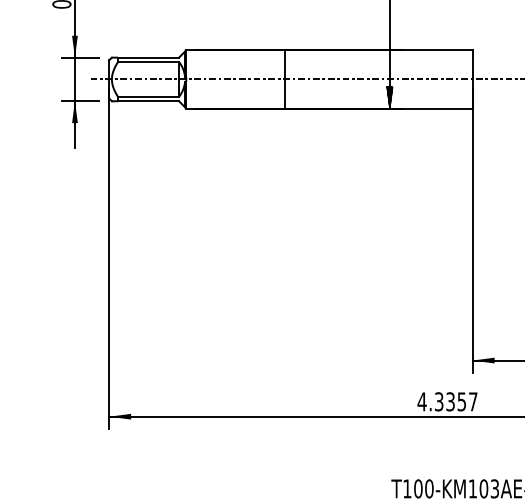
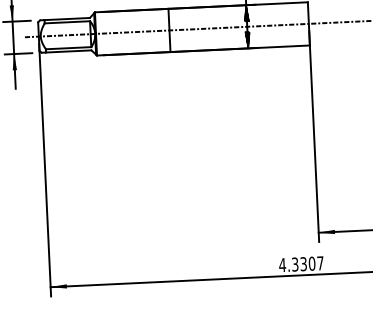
hatch: (389, 61) -> (246, 13), added
text: (461, 401) -> (311, 263), 4.3357 -> 4.3307

